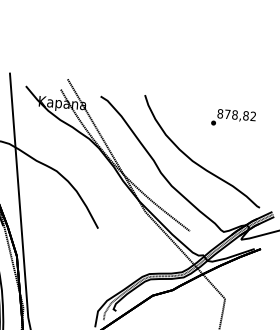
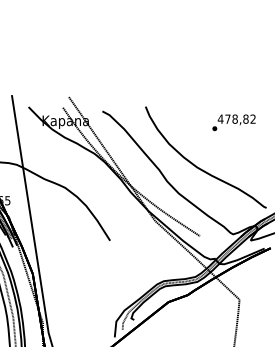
text: (220, 113) -> (220, 118), 878,82 -> 478,82

